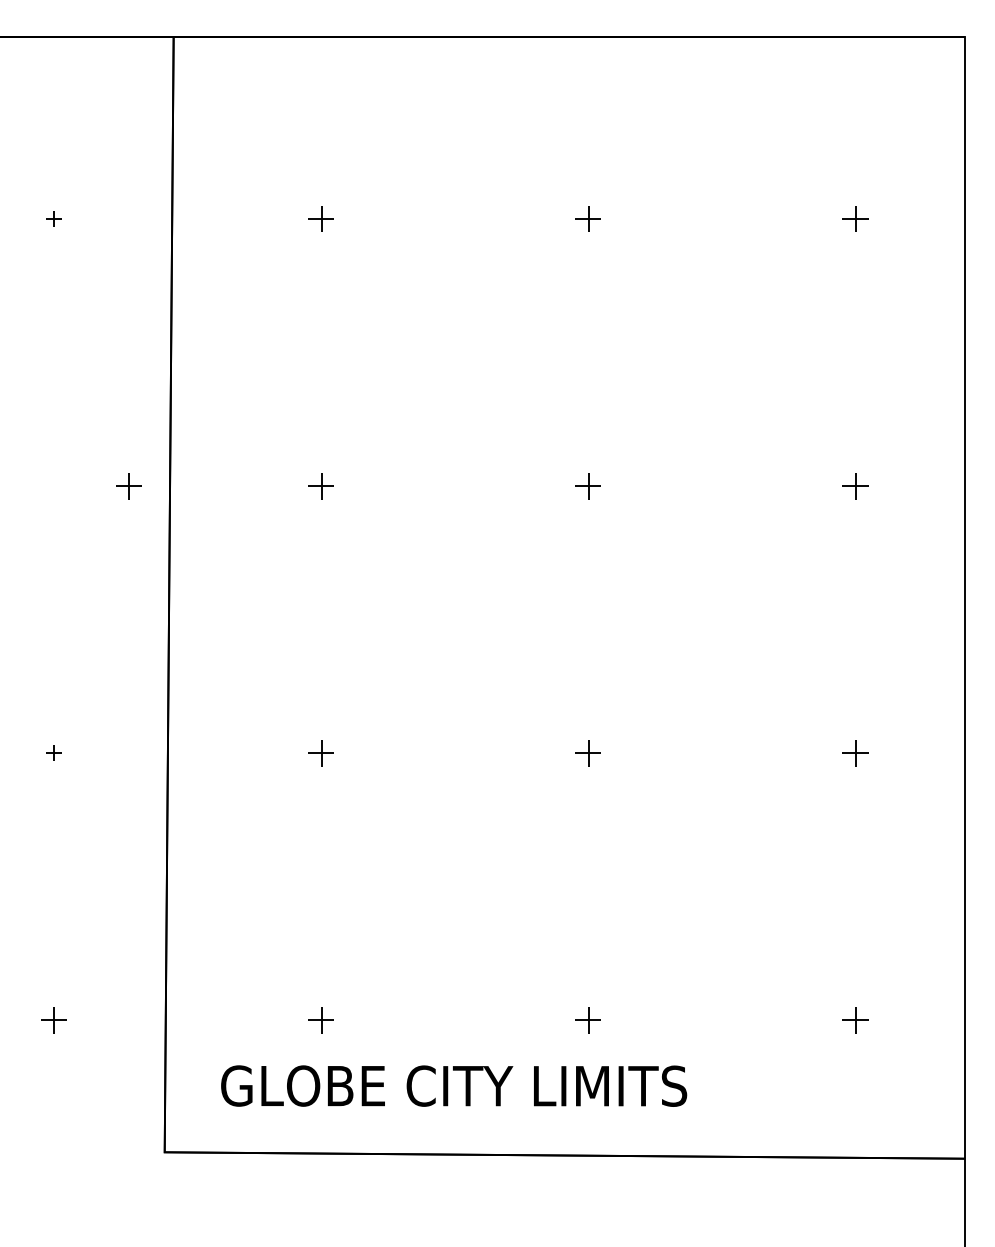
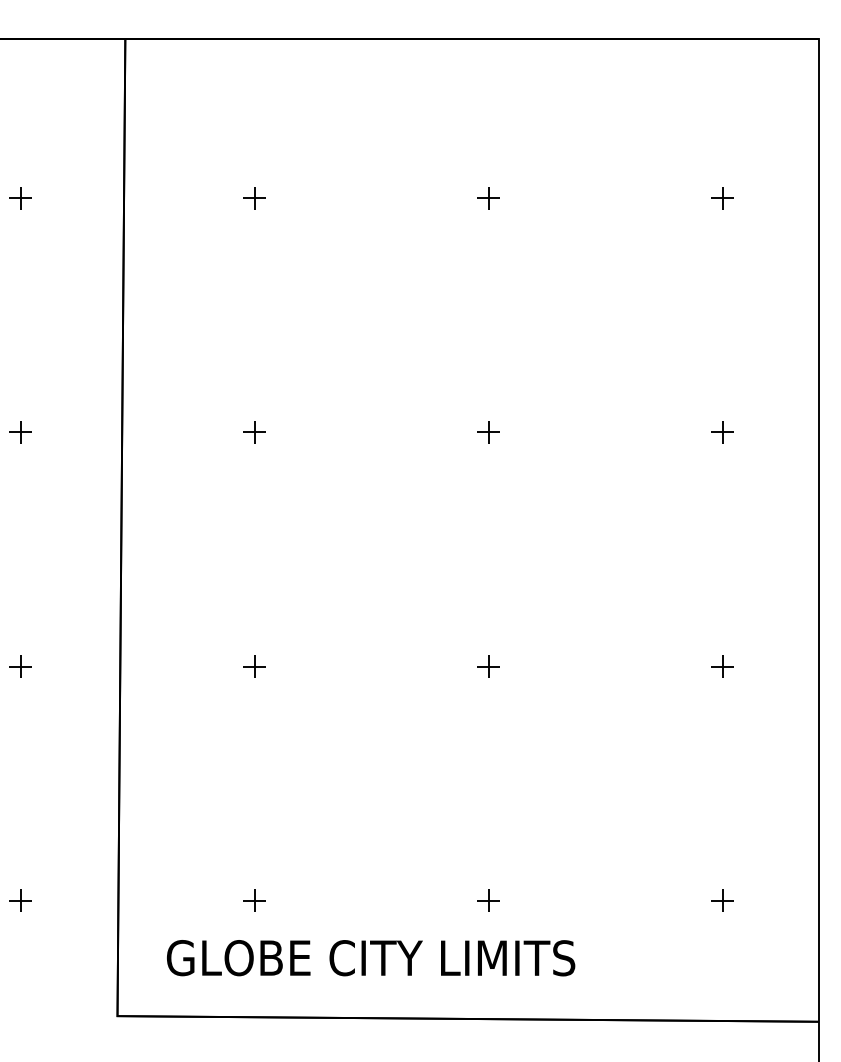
part: (53, 218) -> (20, 197), size x1.67
part: (128, 486) -> (20, 432), moved
part: (53, 753) -> (20, 666), size x1.67

